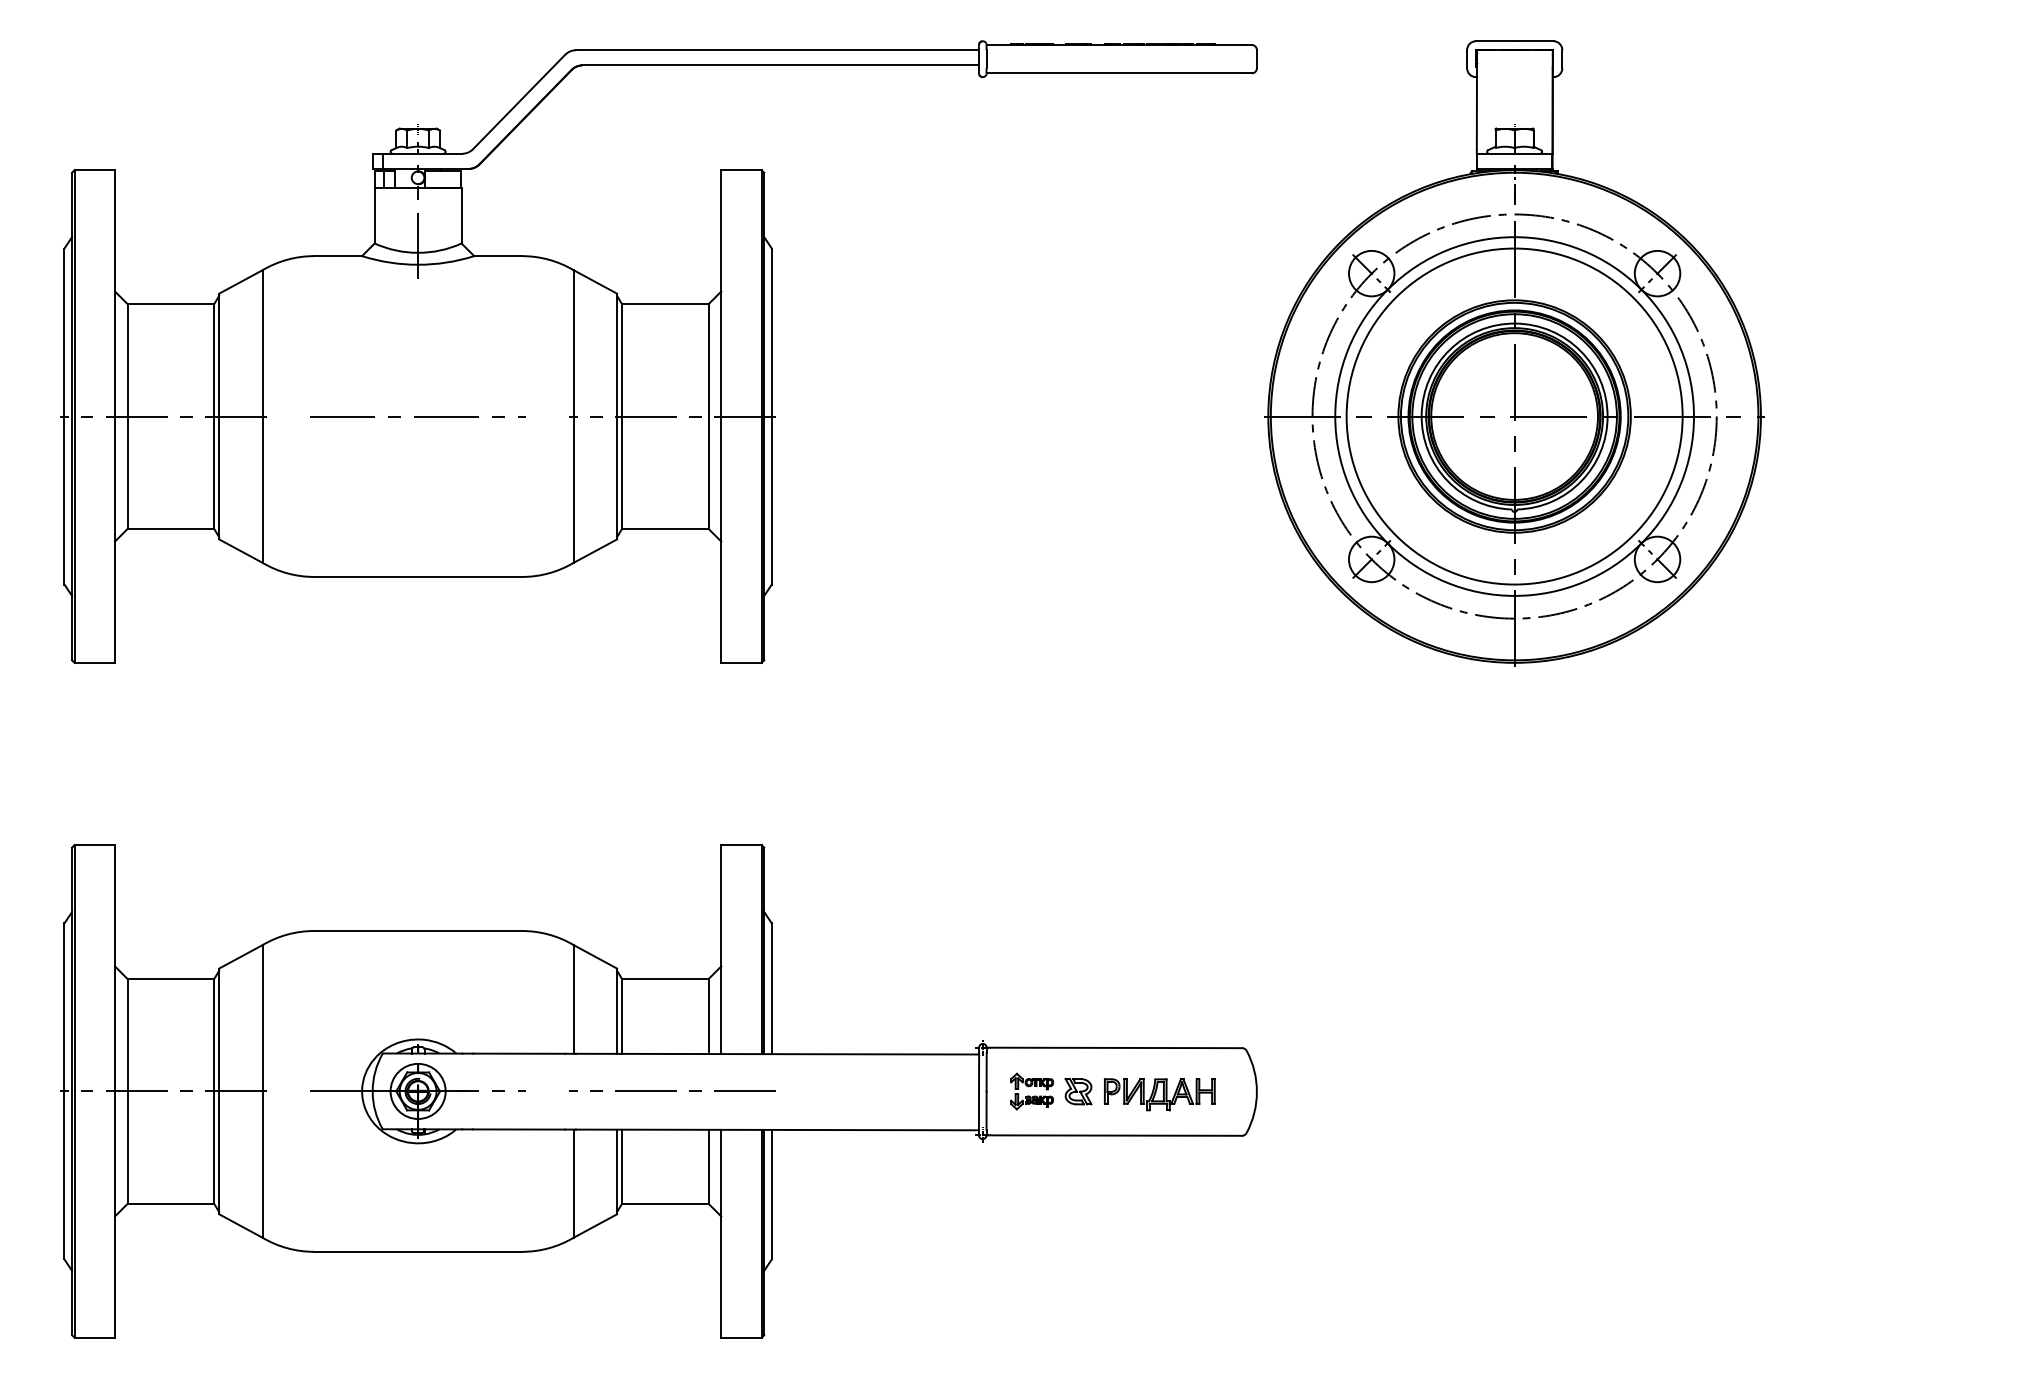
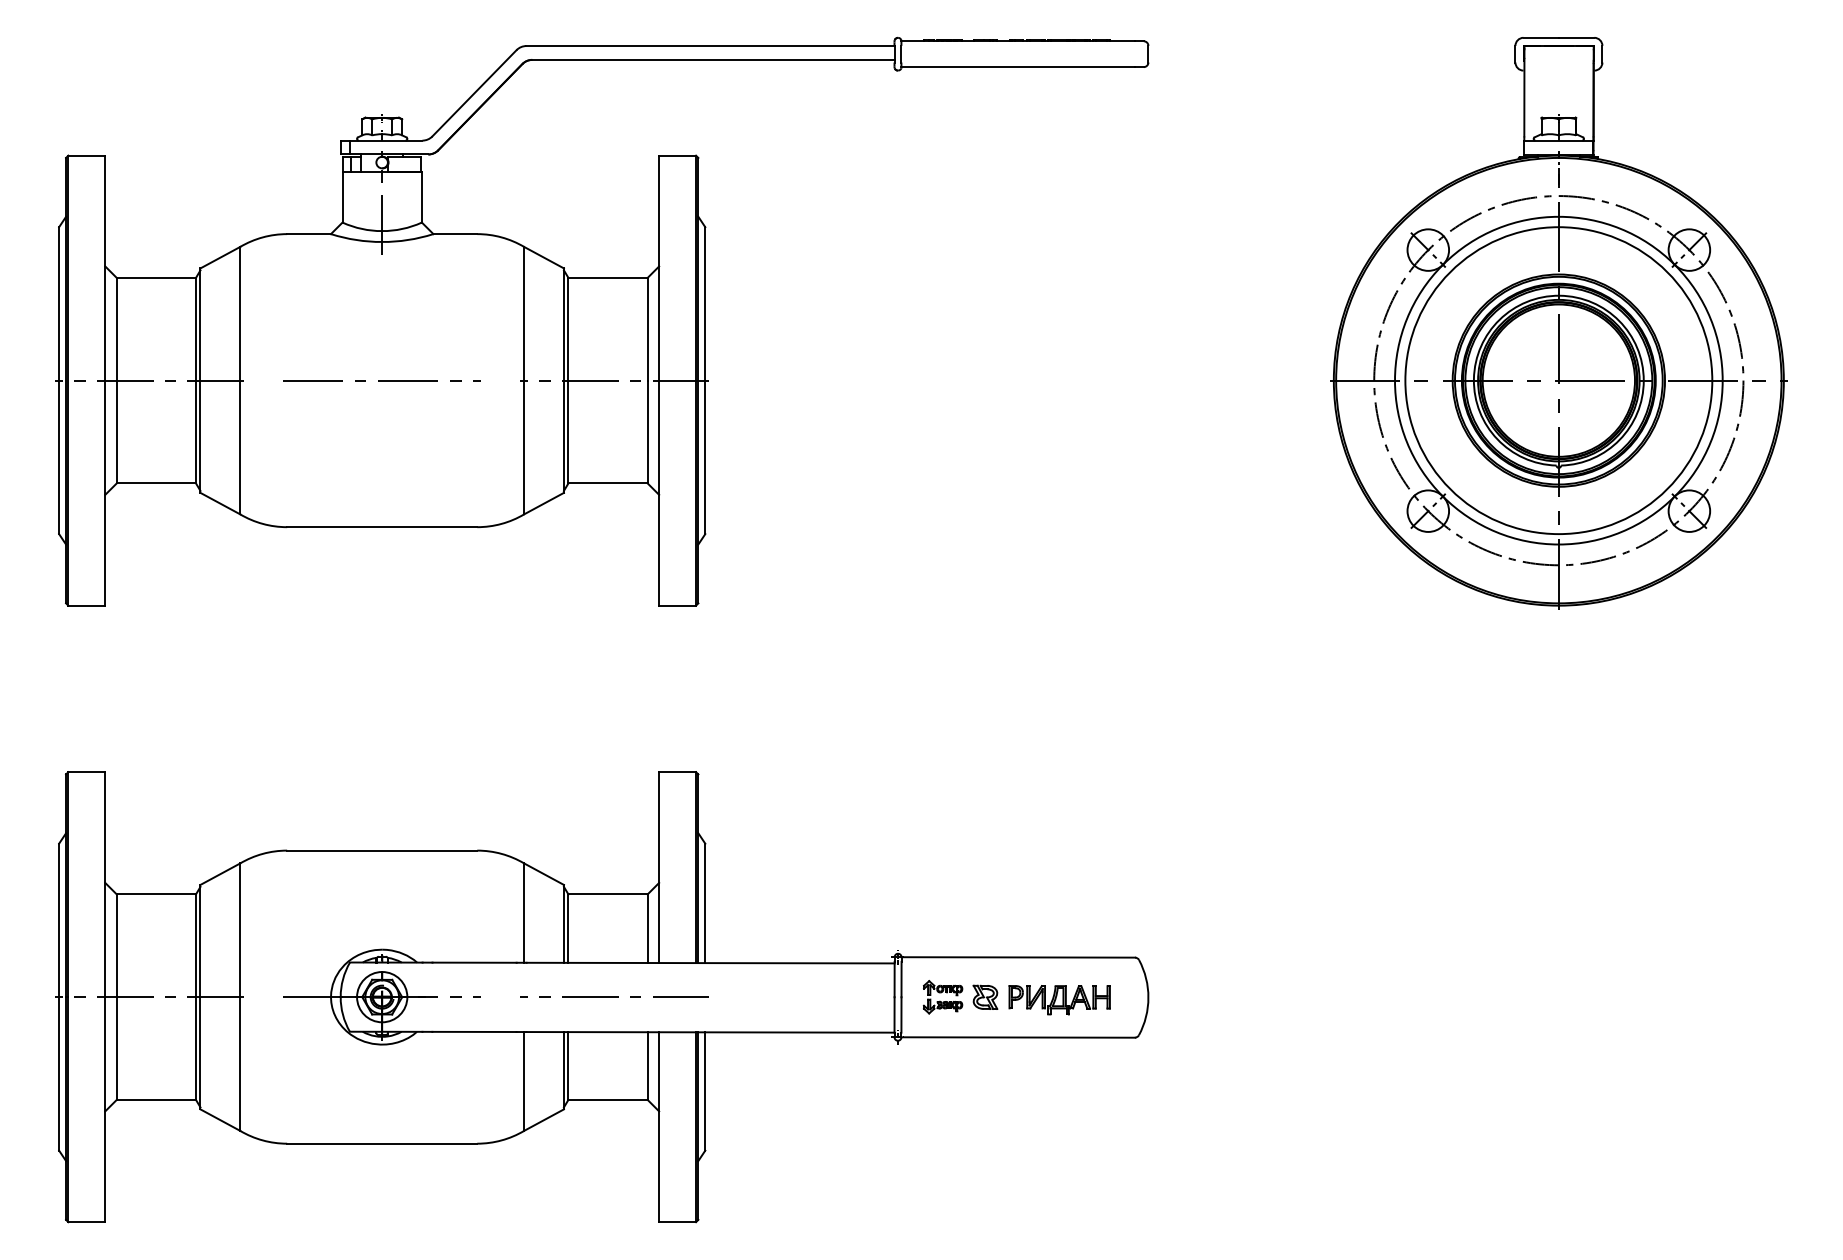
part: (1514, 353) -> (1558, 323), moved

